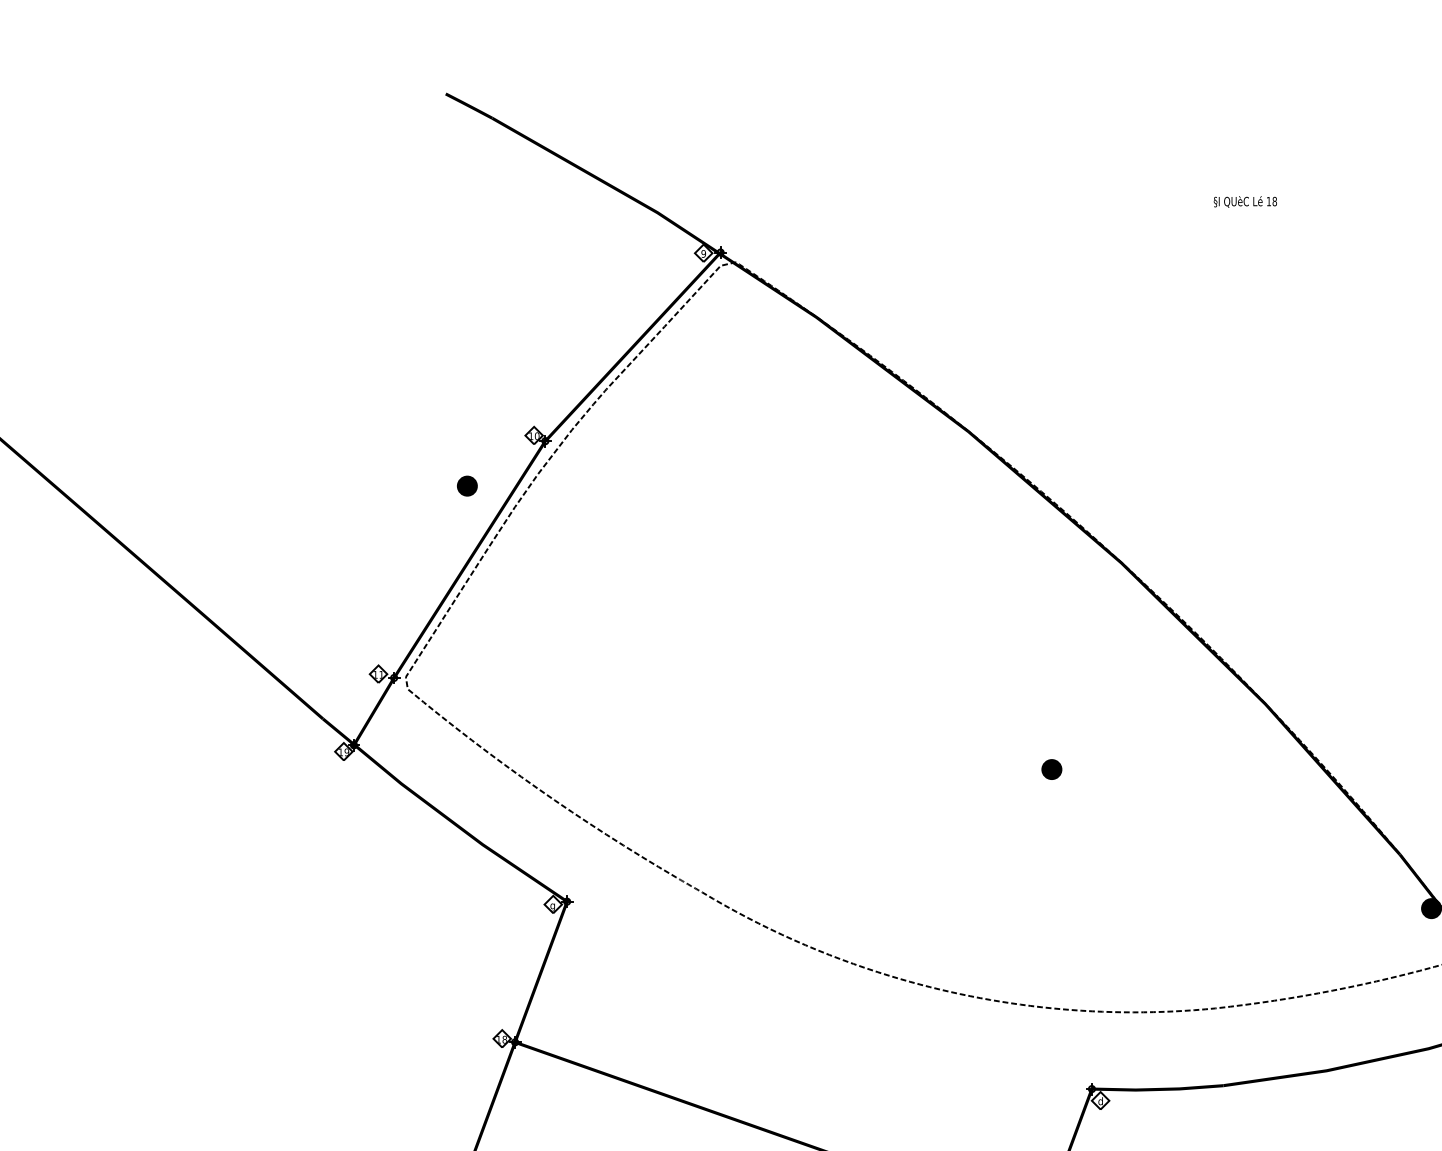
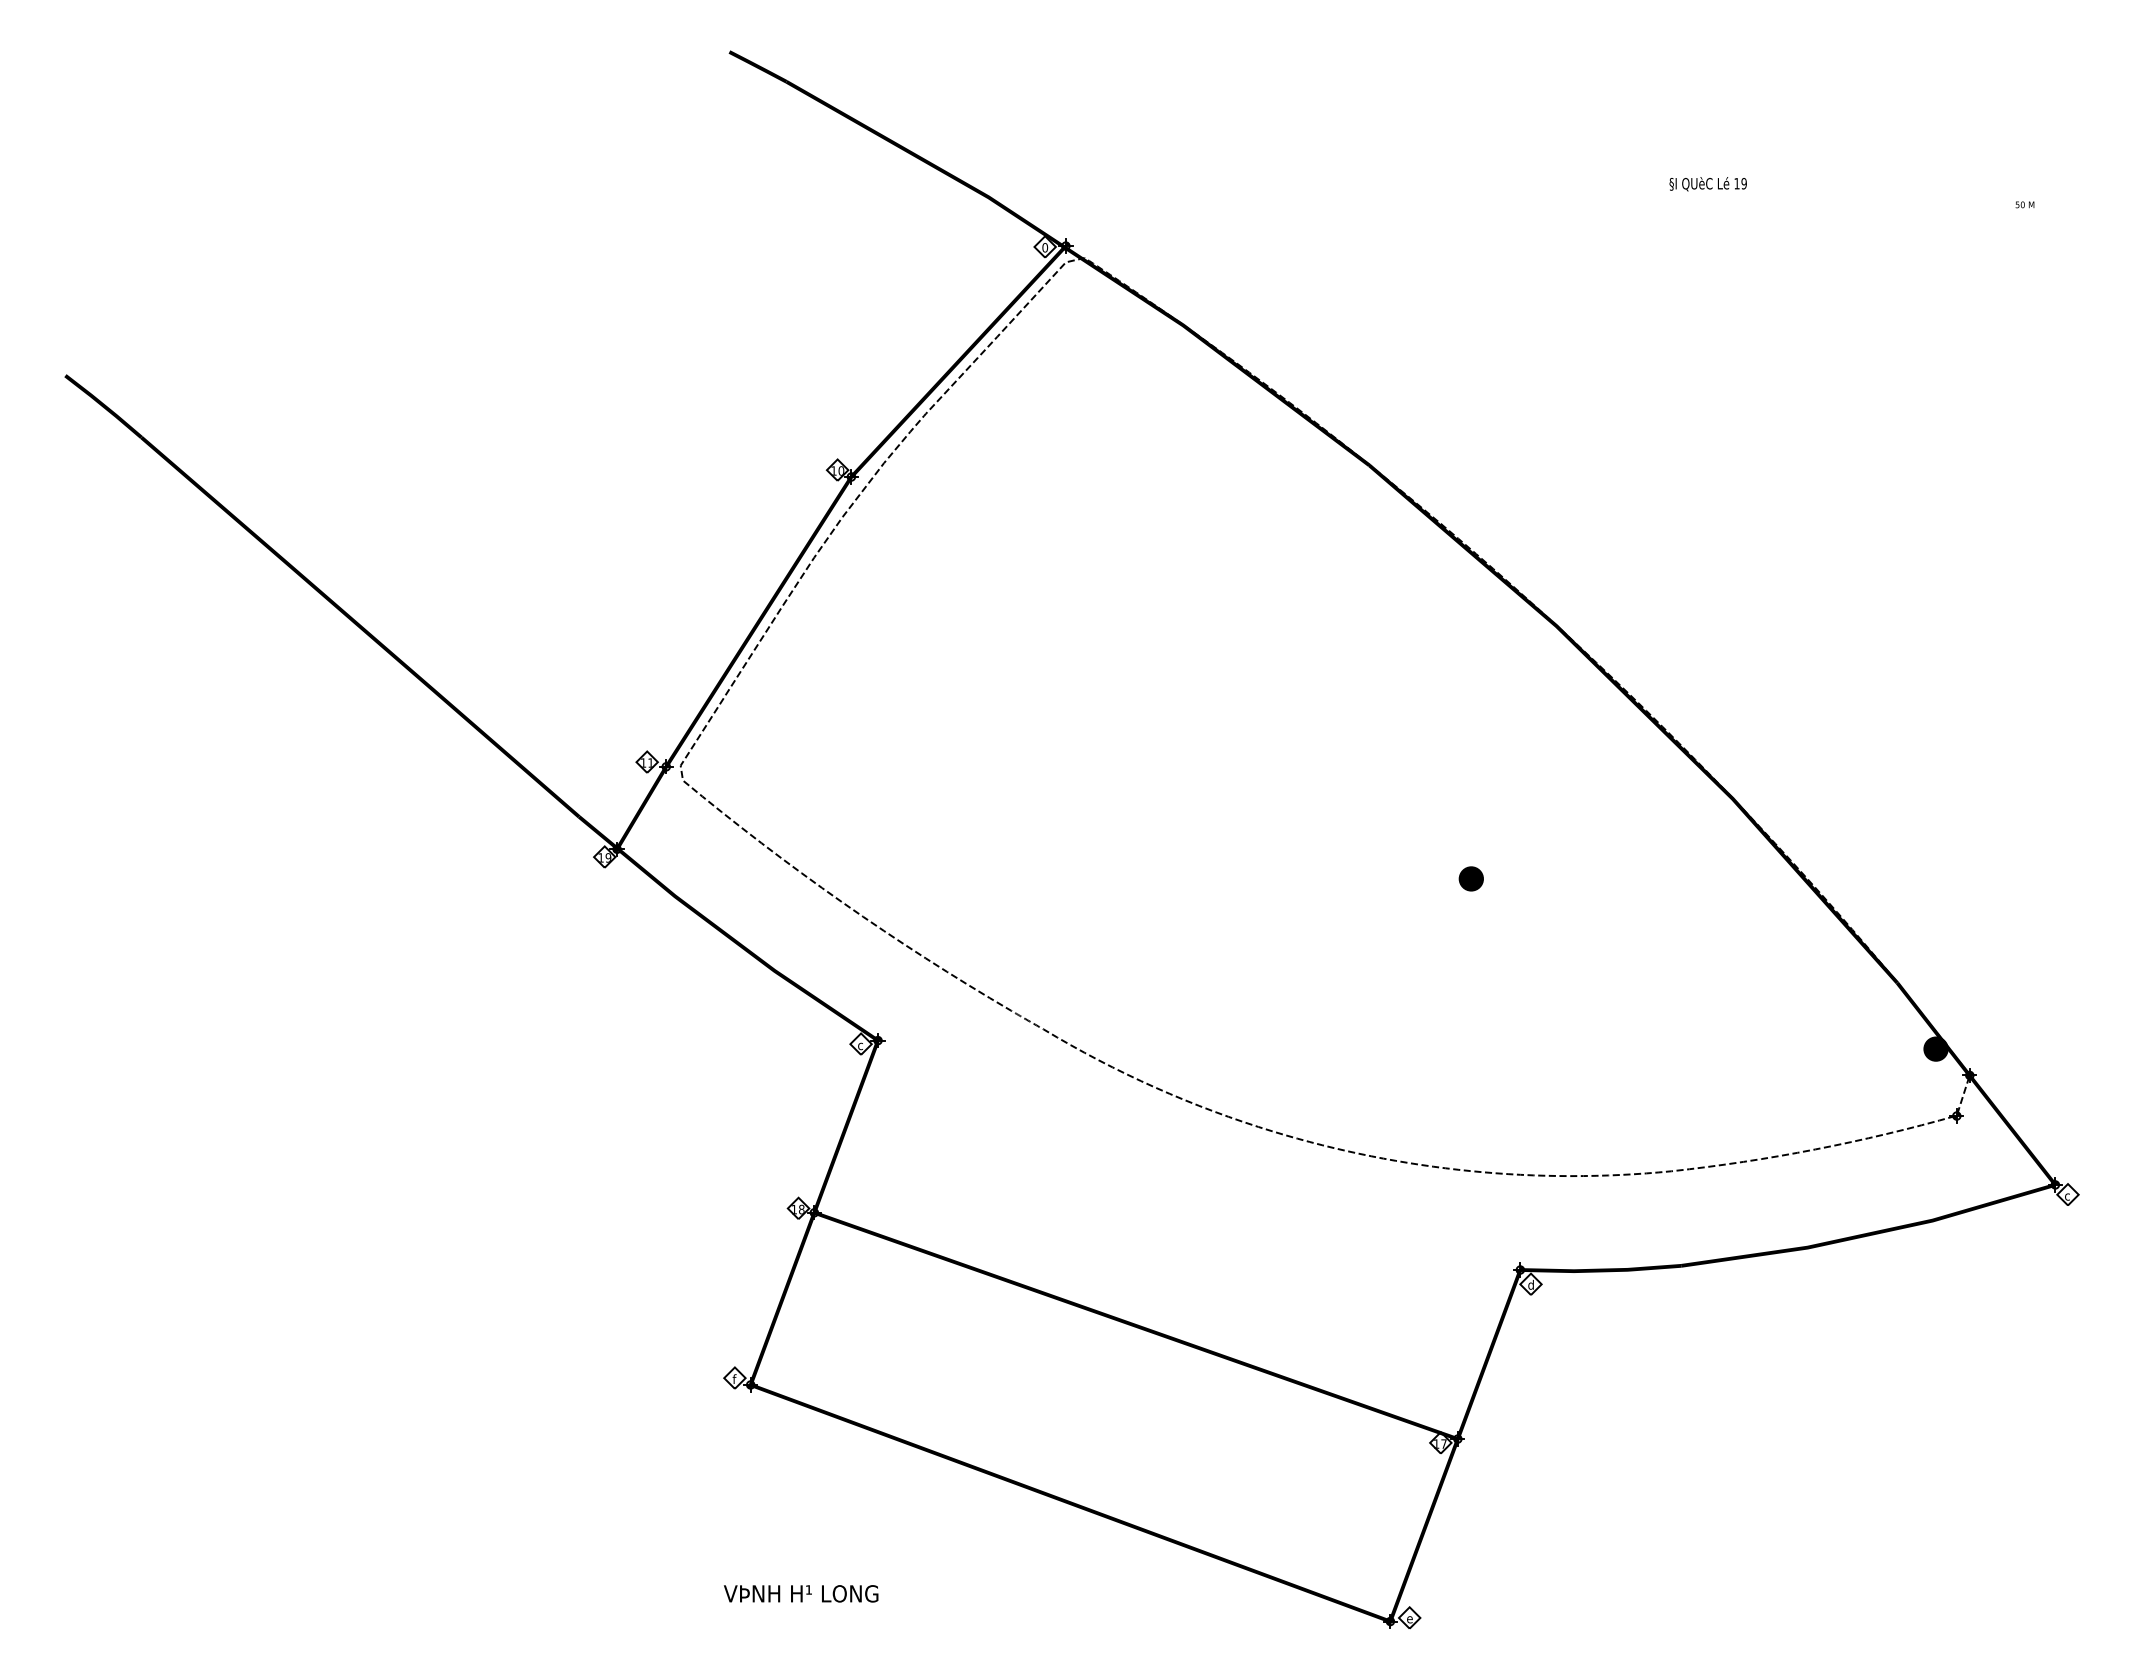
text: (1274, 201) -> (1743, 183), 18 -> 19
text: (703, 253) -> (1044, 247), 9 -> 0
part: (467, 485) -> (755, 531), removed
text: (552, 907) -> (860, 1047), g -> c

